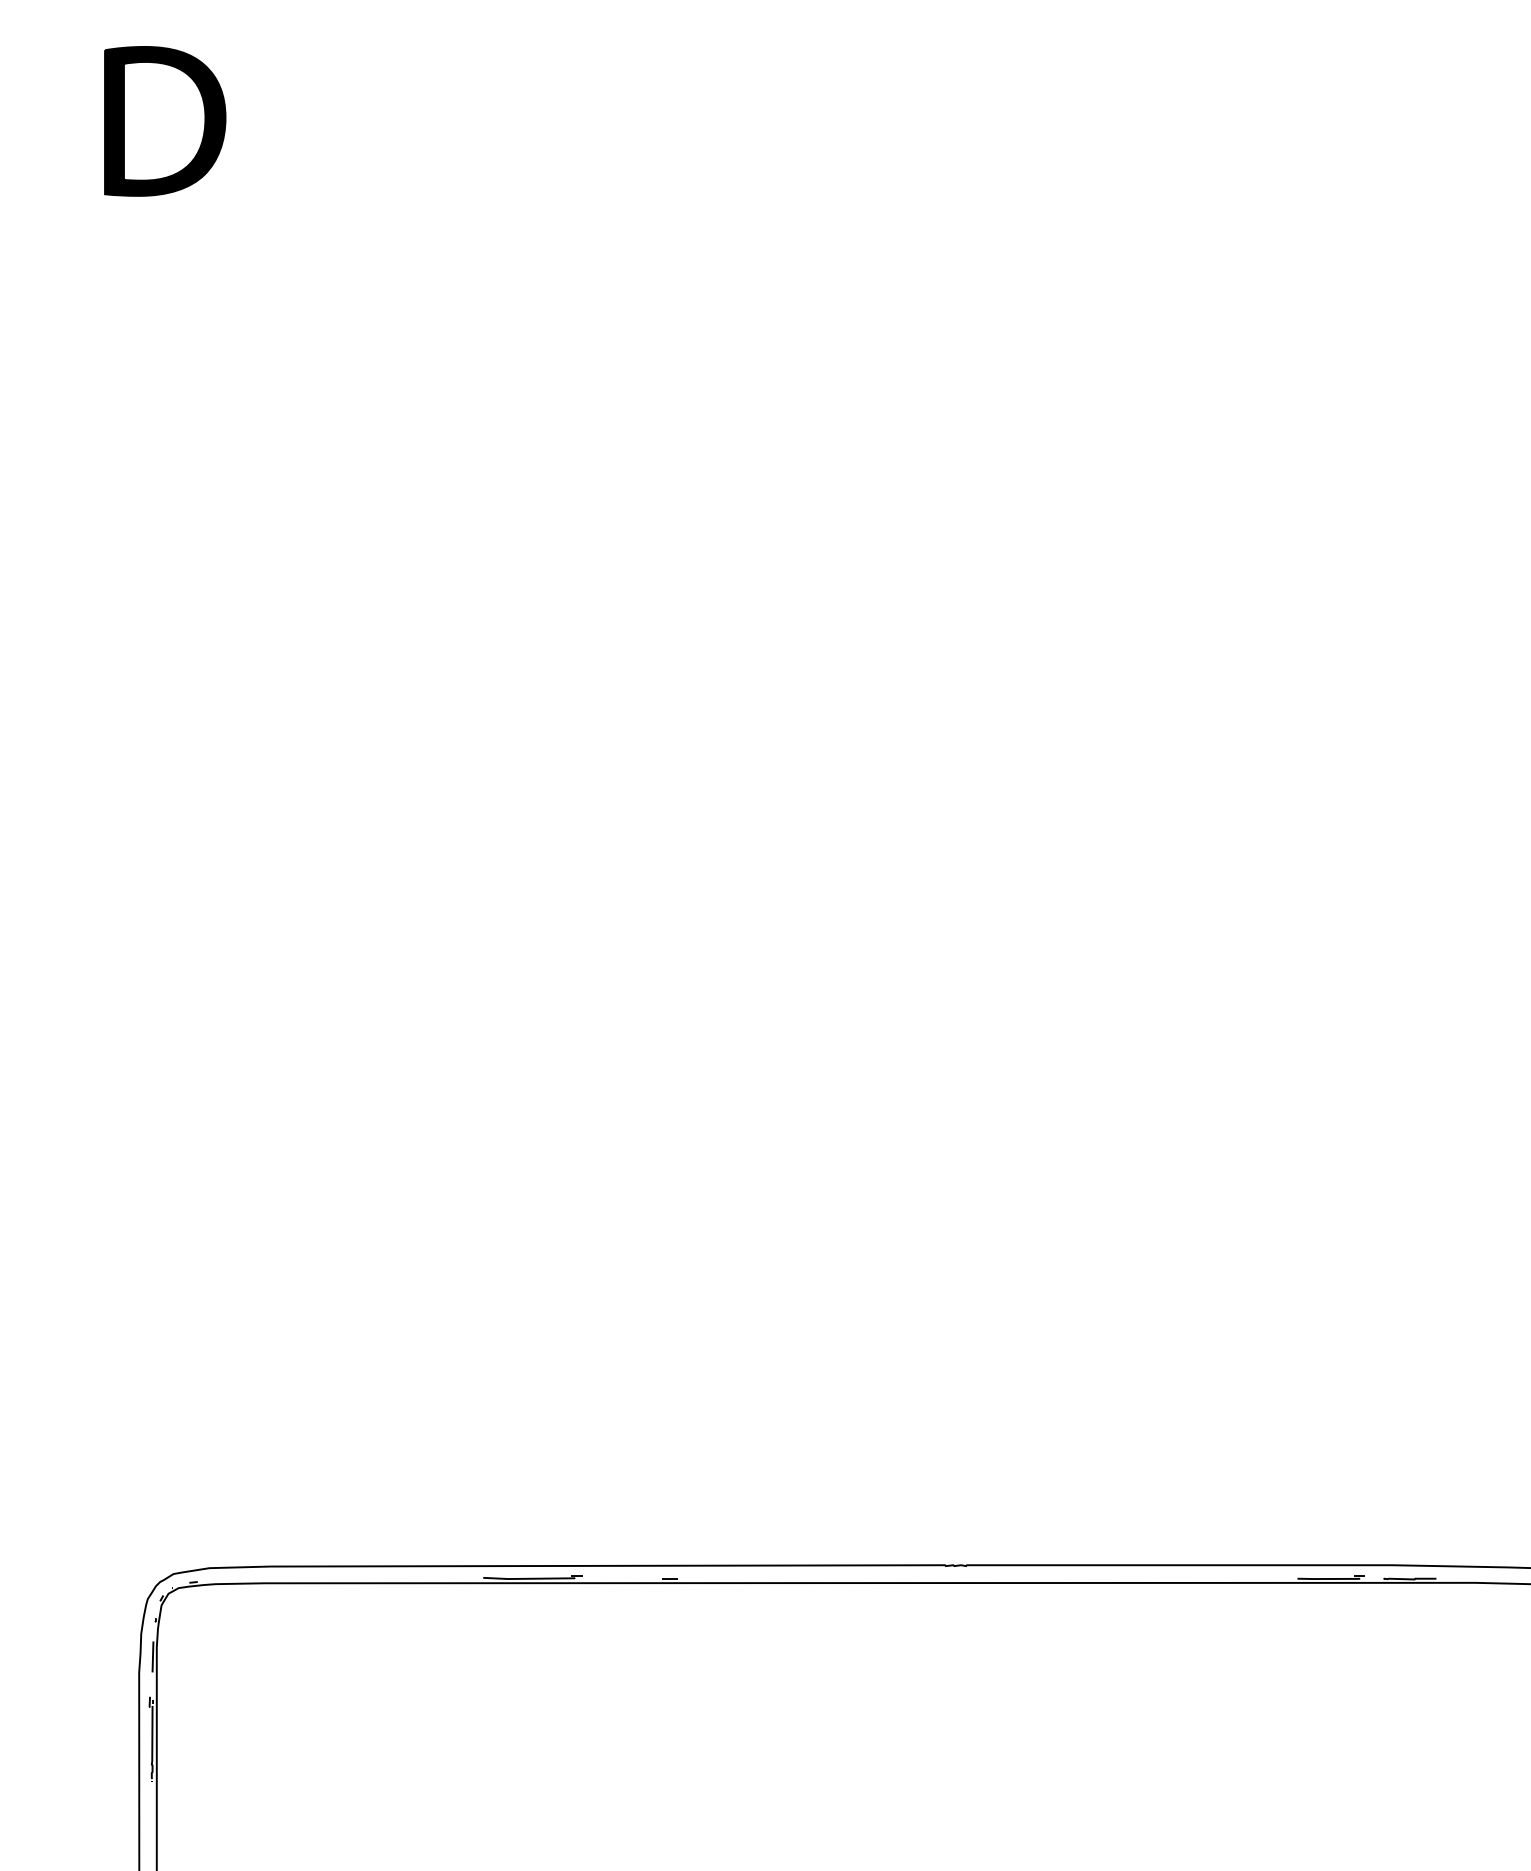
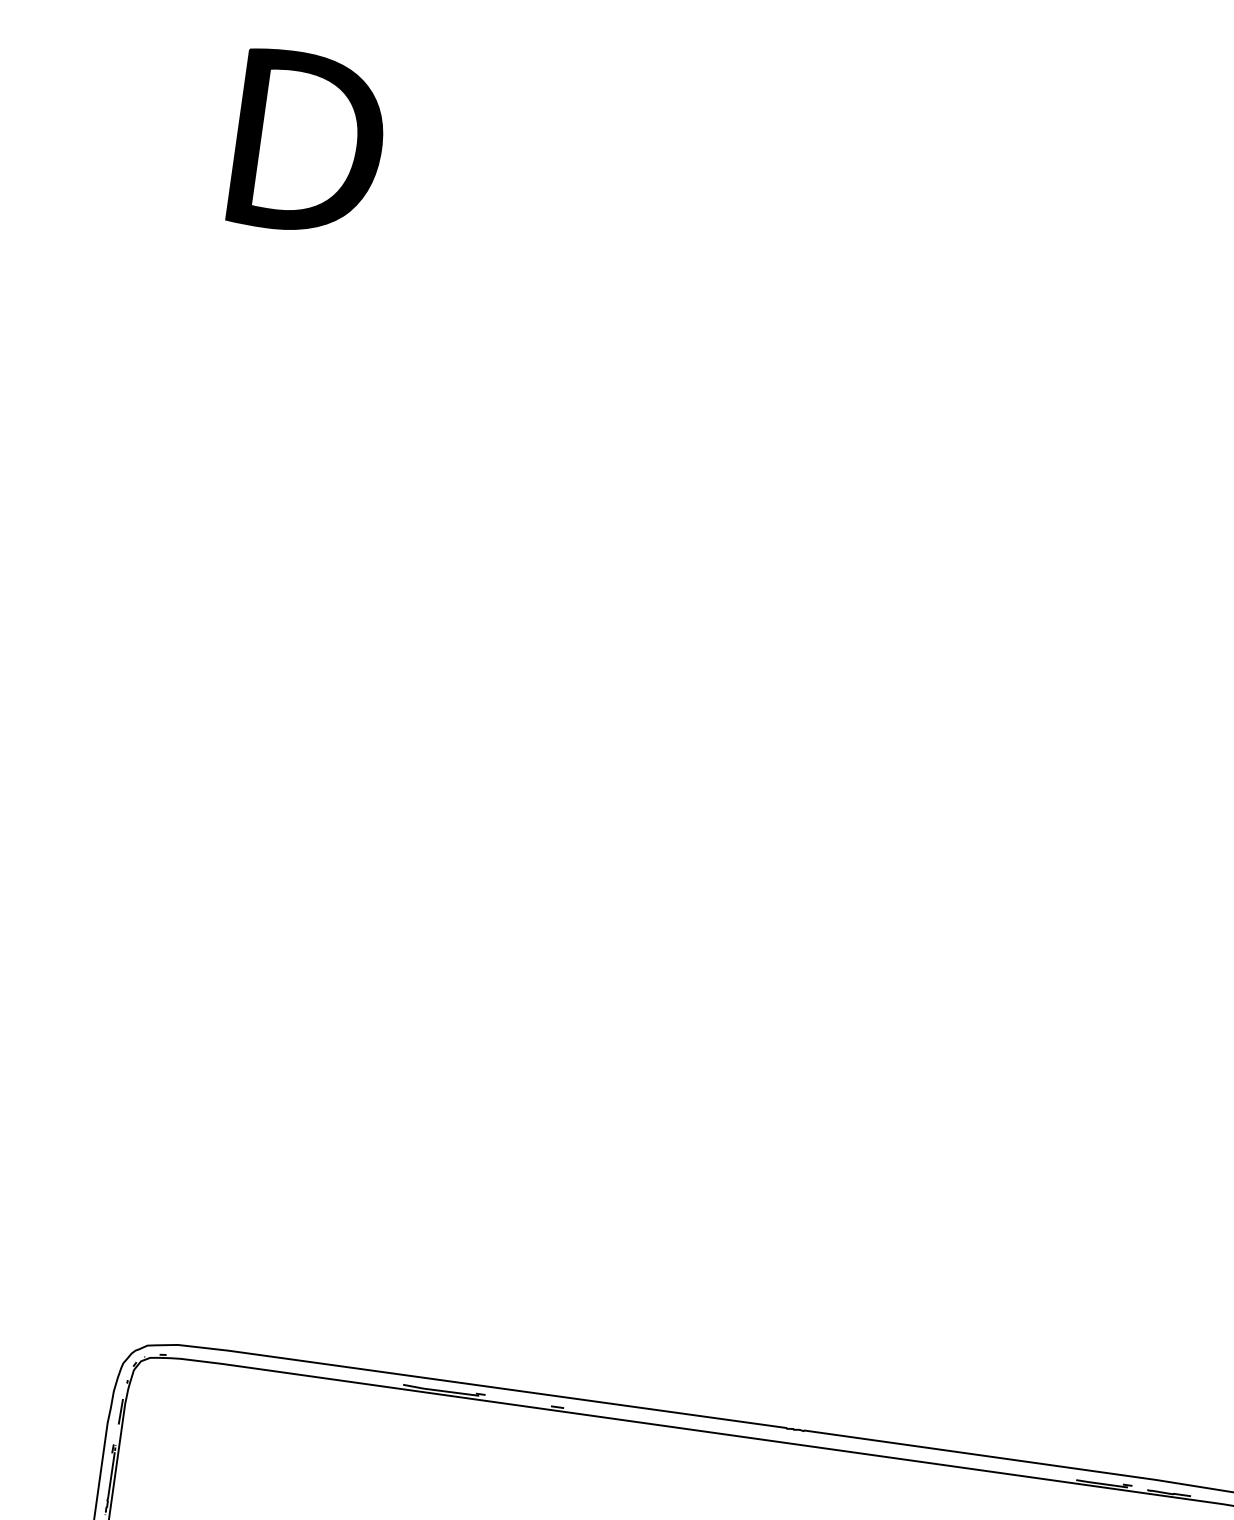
part: (165, 121) -> (309, 143), size x1.43

